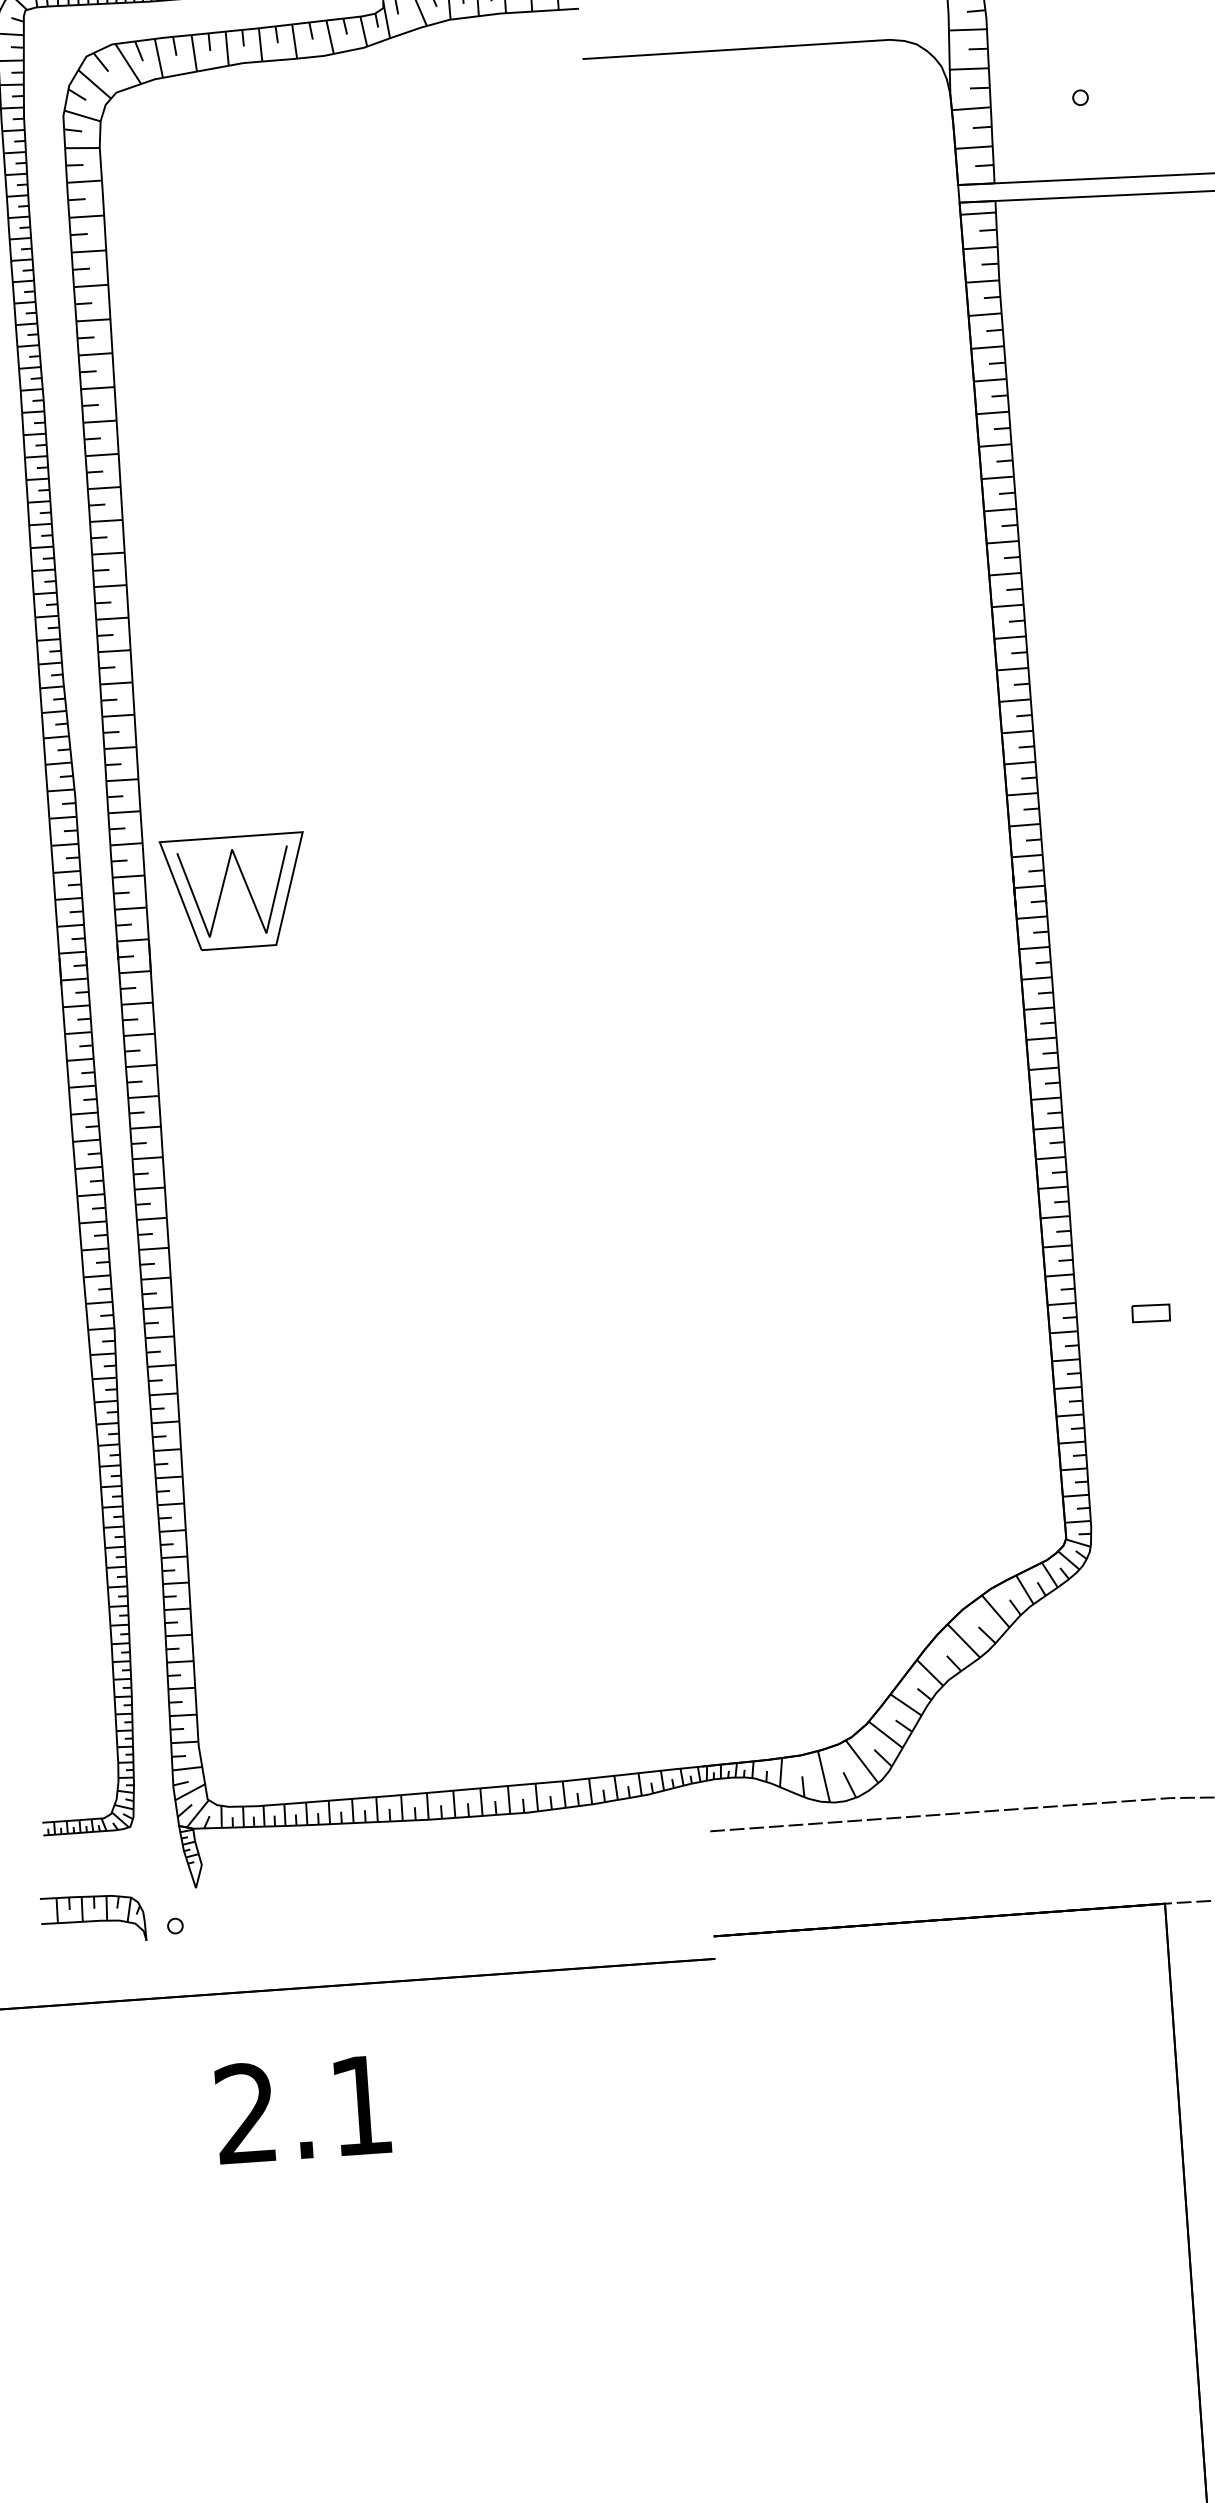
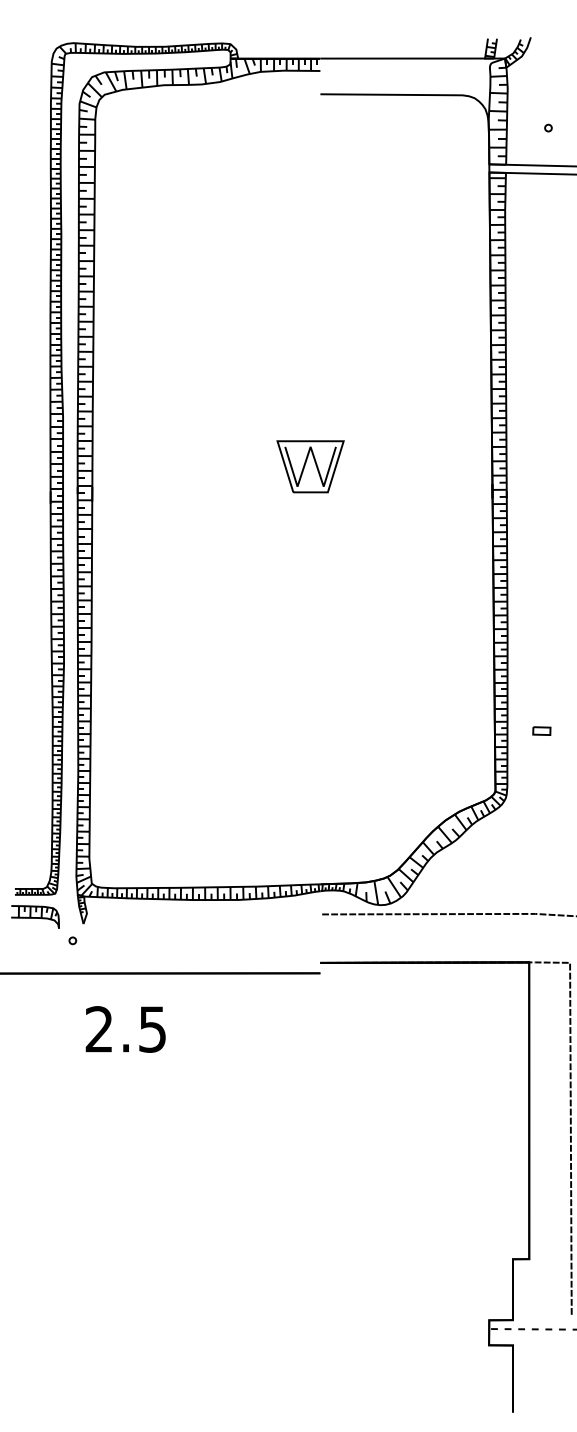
part: (234, 891) -> (310, 466), moved
part: (1150, 1312) -> (541, 730), moved
part: (93, 1918) -> (35, 916), moved
text: (360, 2105) -> (152, 1029), 2.1 -> 2.5

